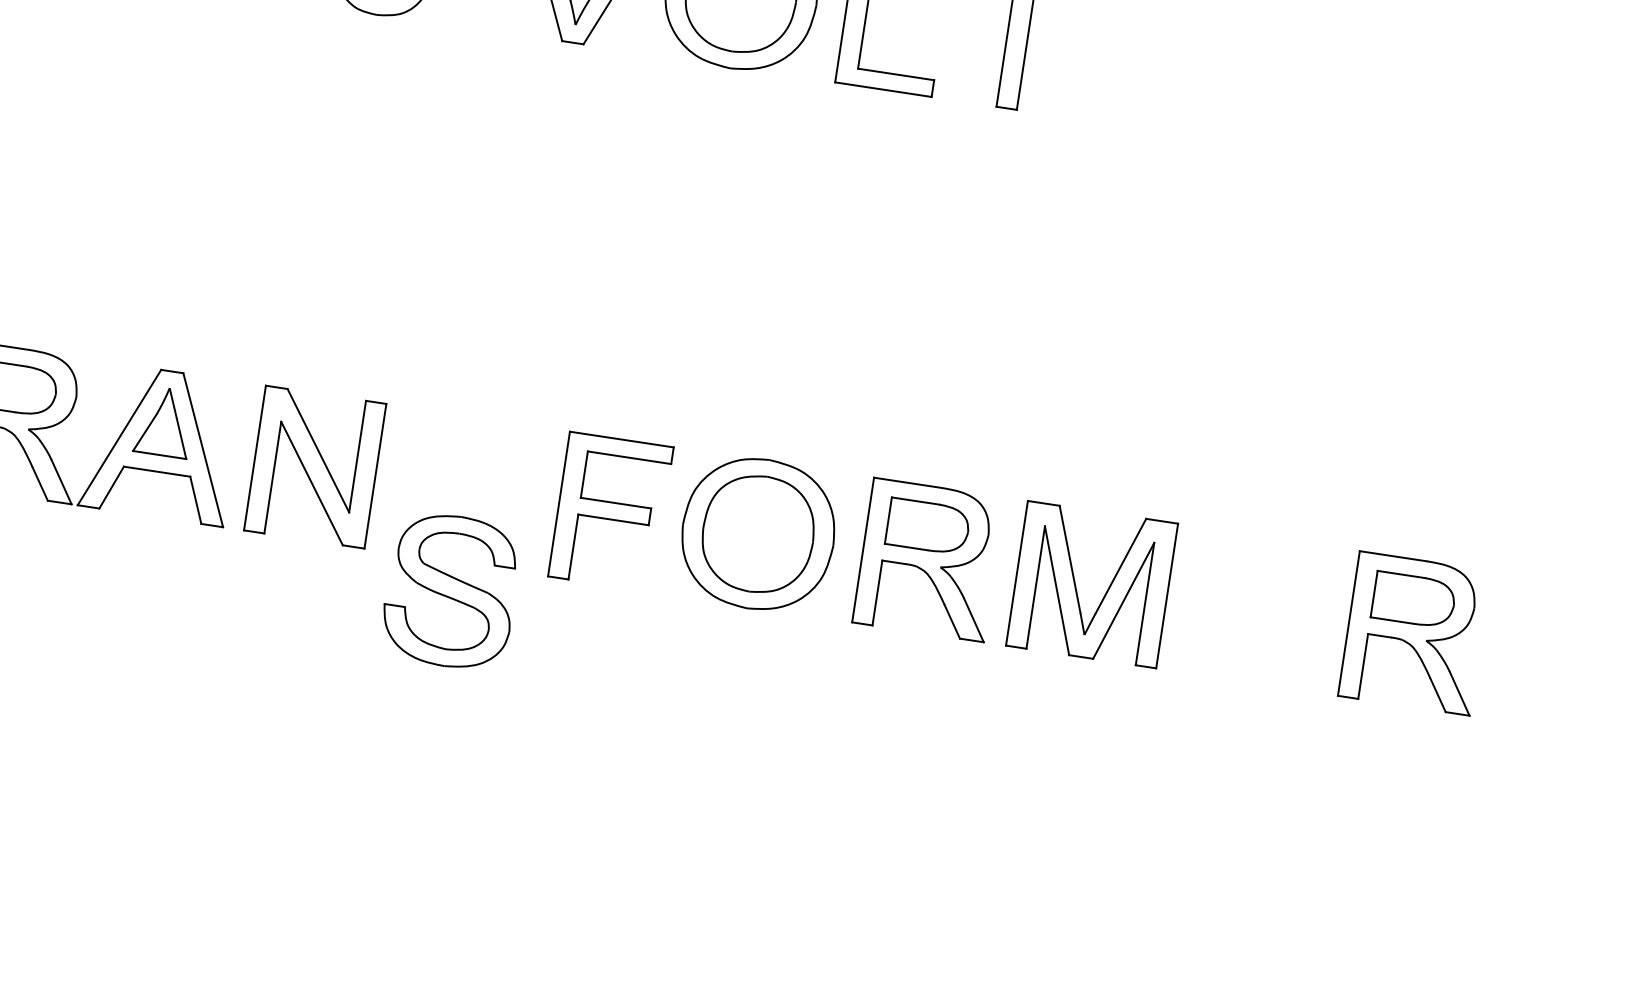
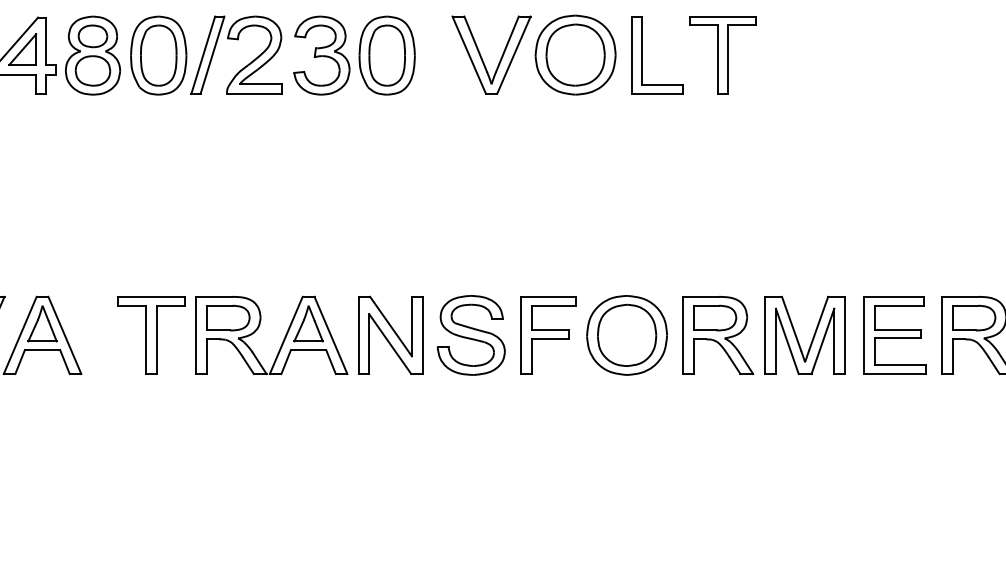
part: (451, 591) -> (471, 335), moved
part: (1259, 610) -> (894, 335), added

